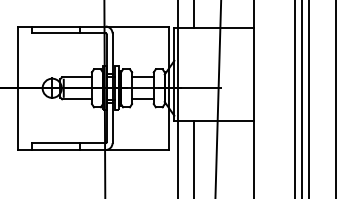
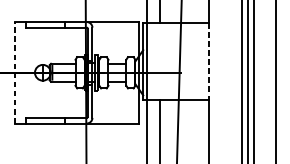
line: (253, 74) -> (208, 61), solid -> dashed
line: (17, 88) -> (14, 72), solid -> dashed

